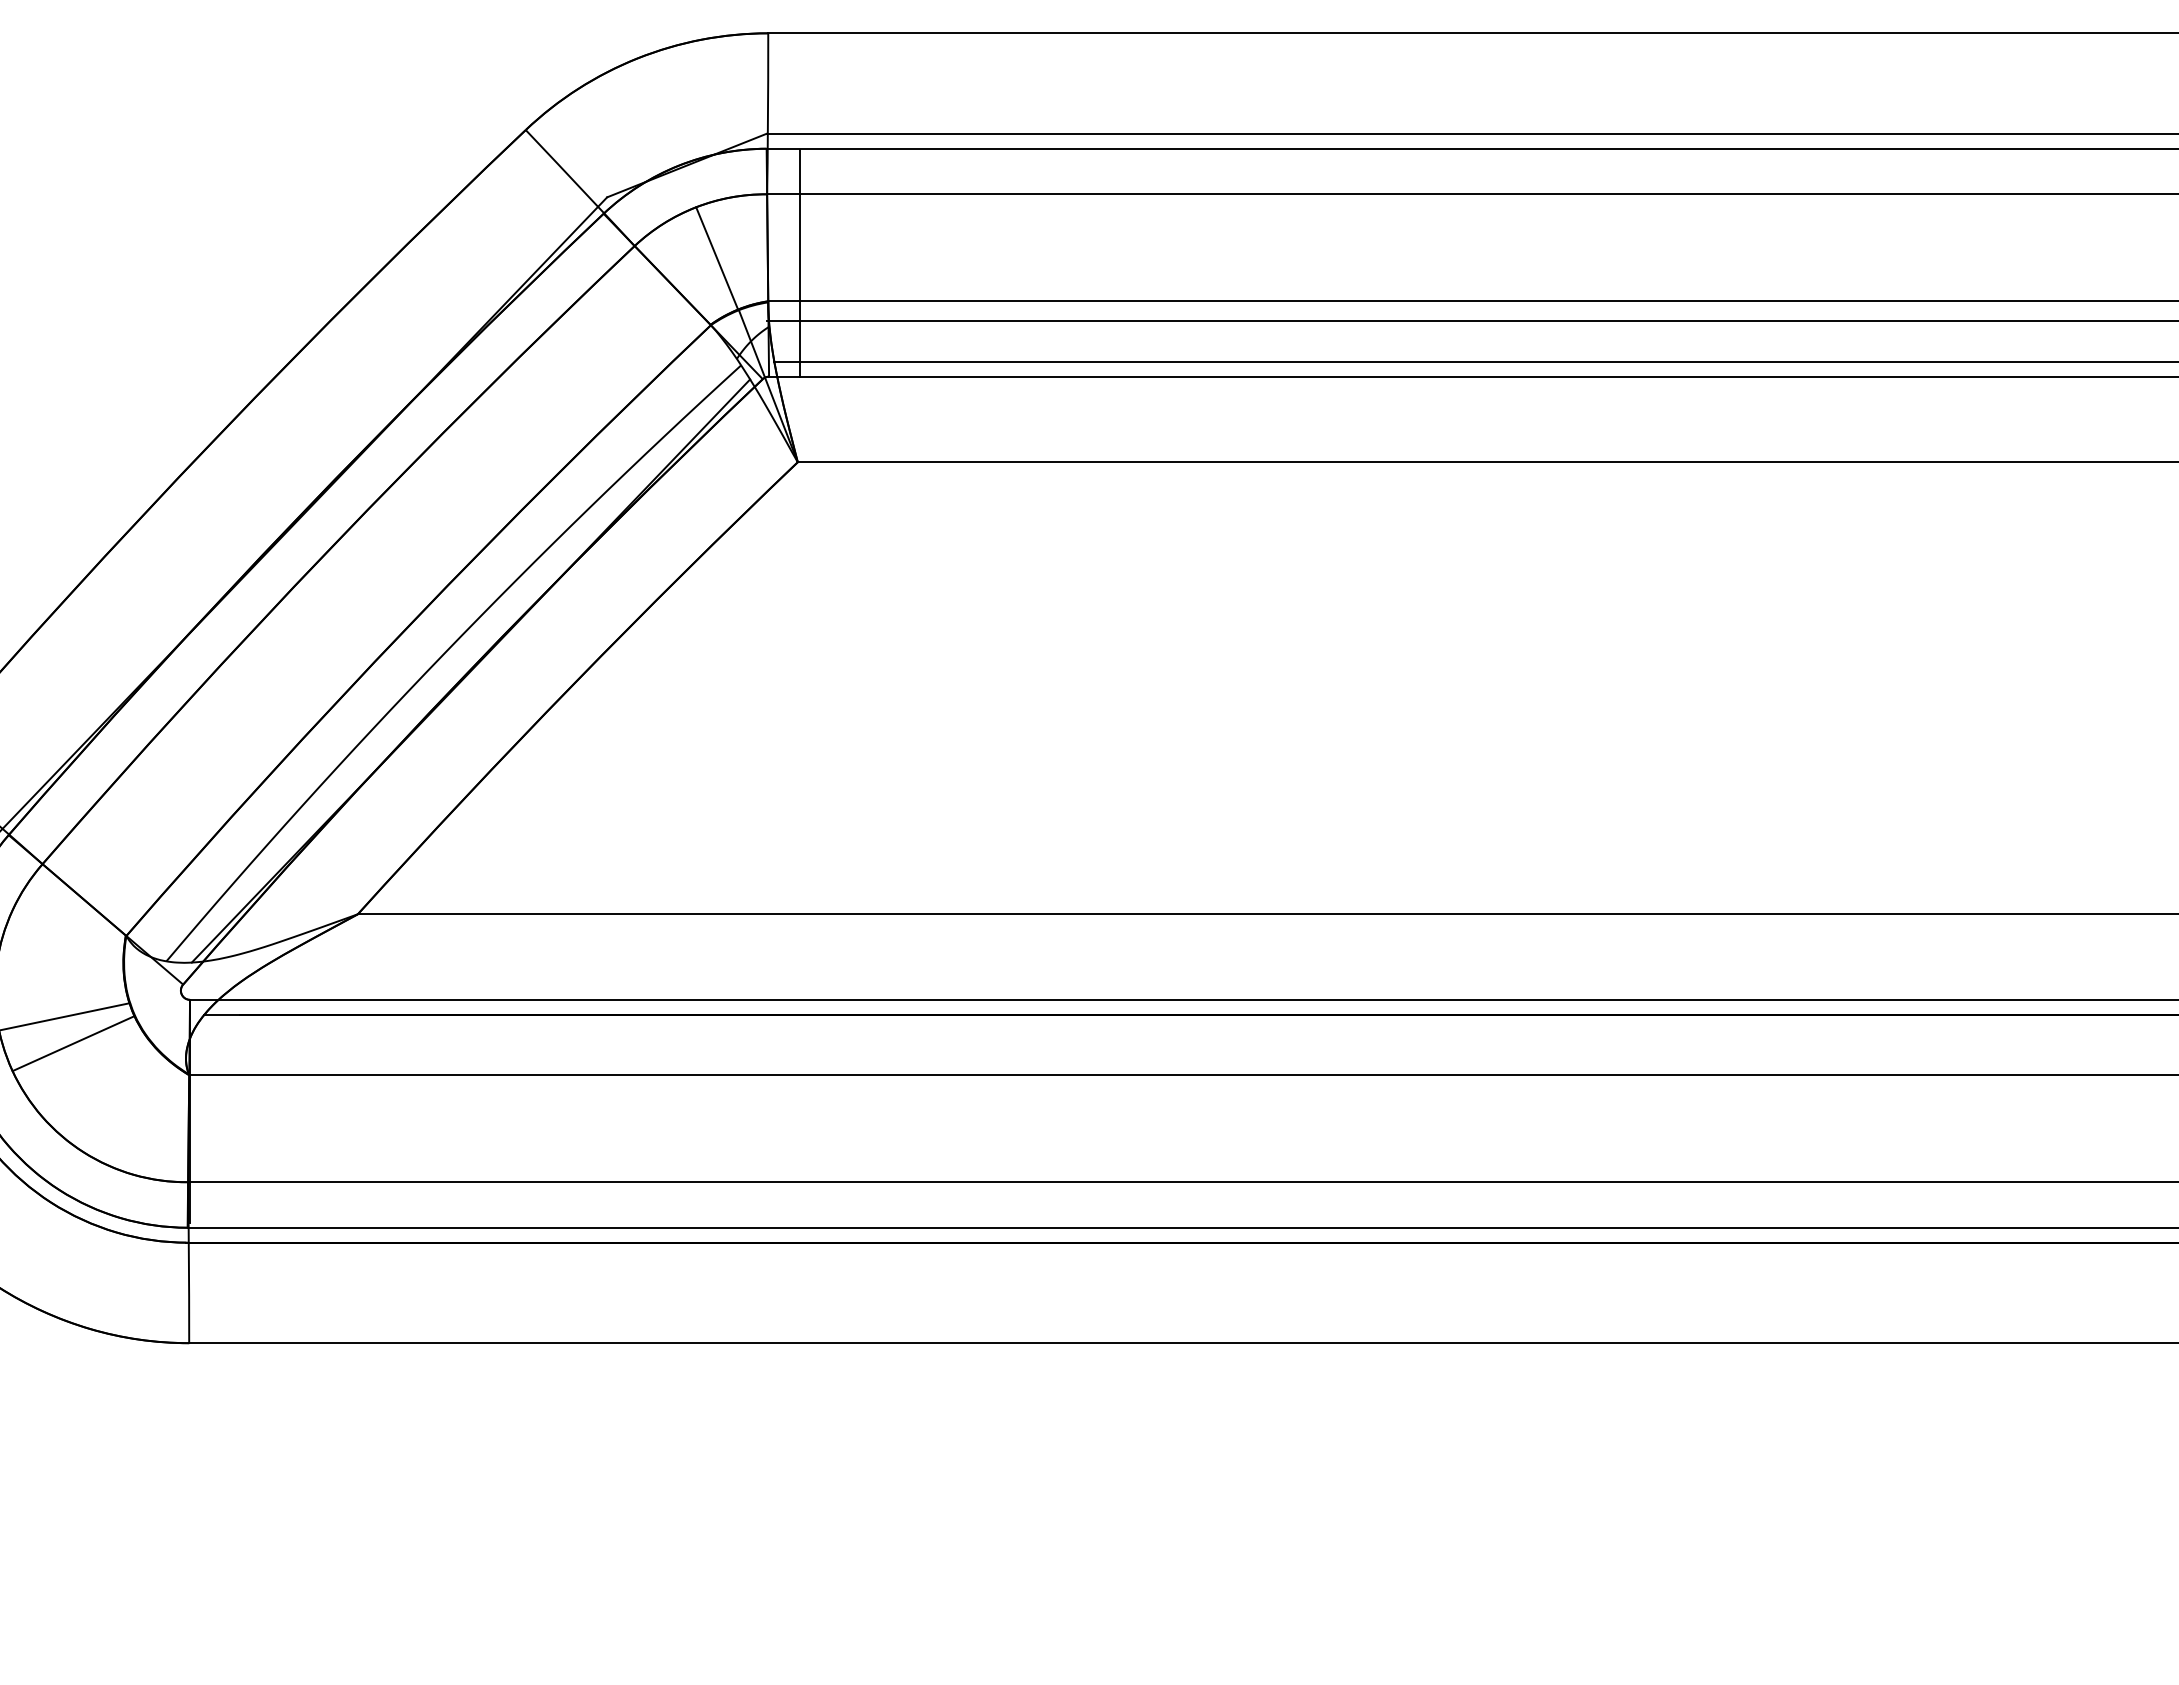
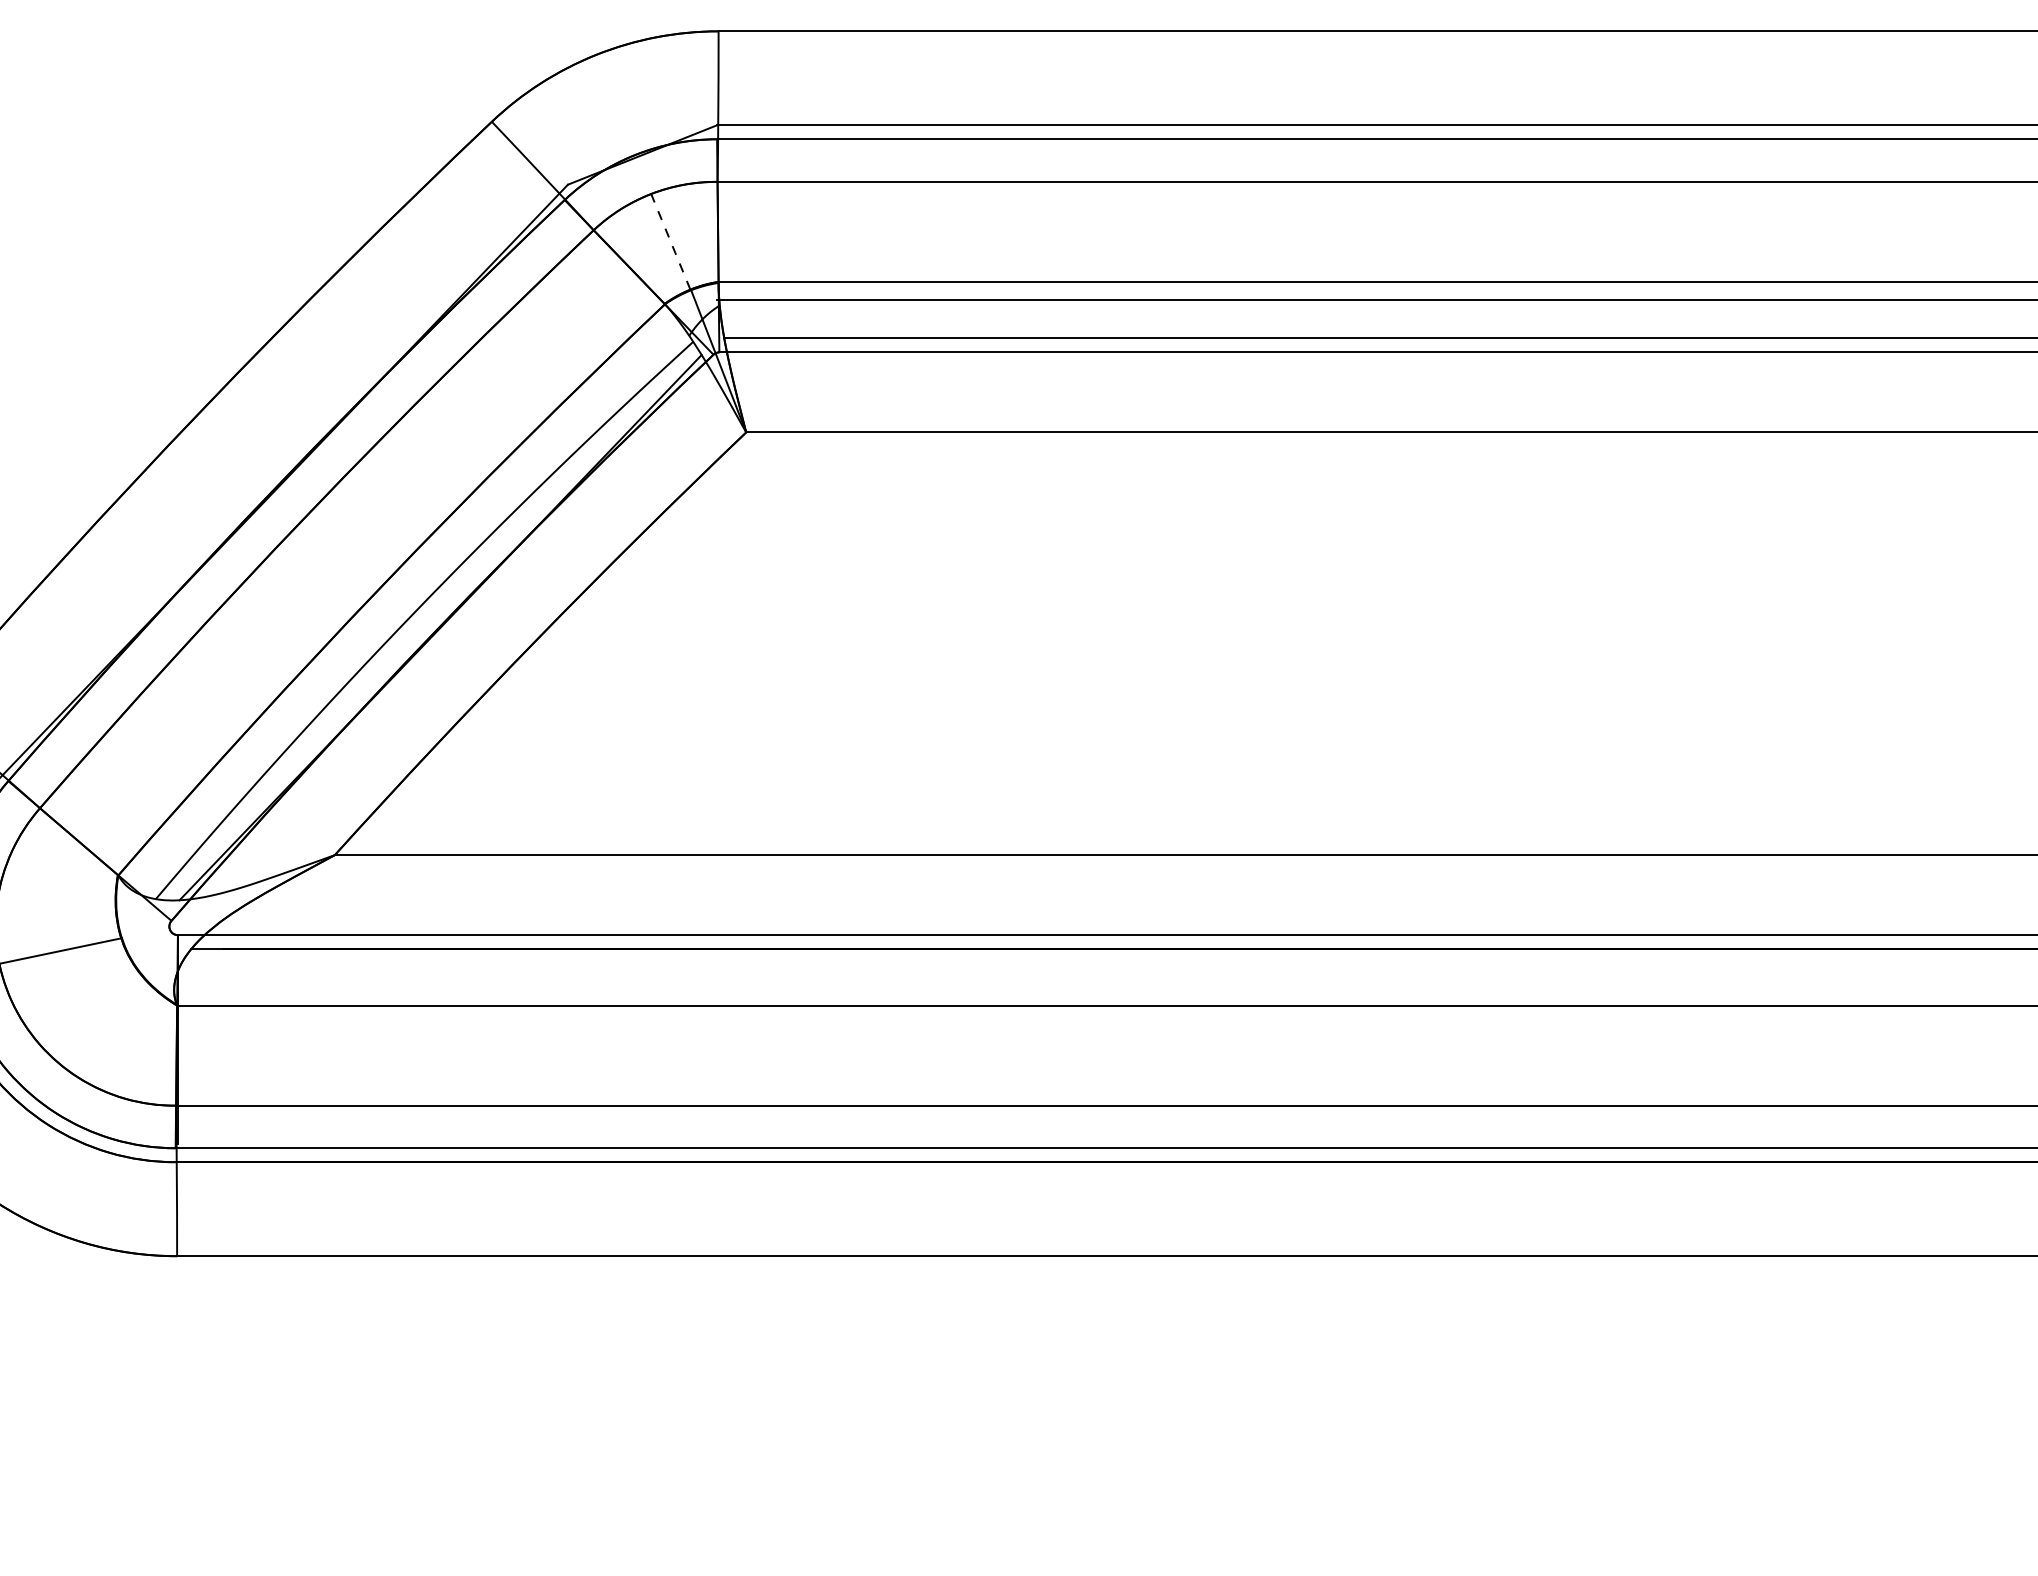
line: (716, 258) -> (670, 241), solid -> dashed
line: (800, 263) -> (748, 246), removed
line: (73, 1043) -> (68, 975), removed

